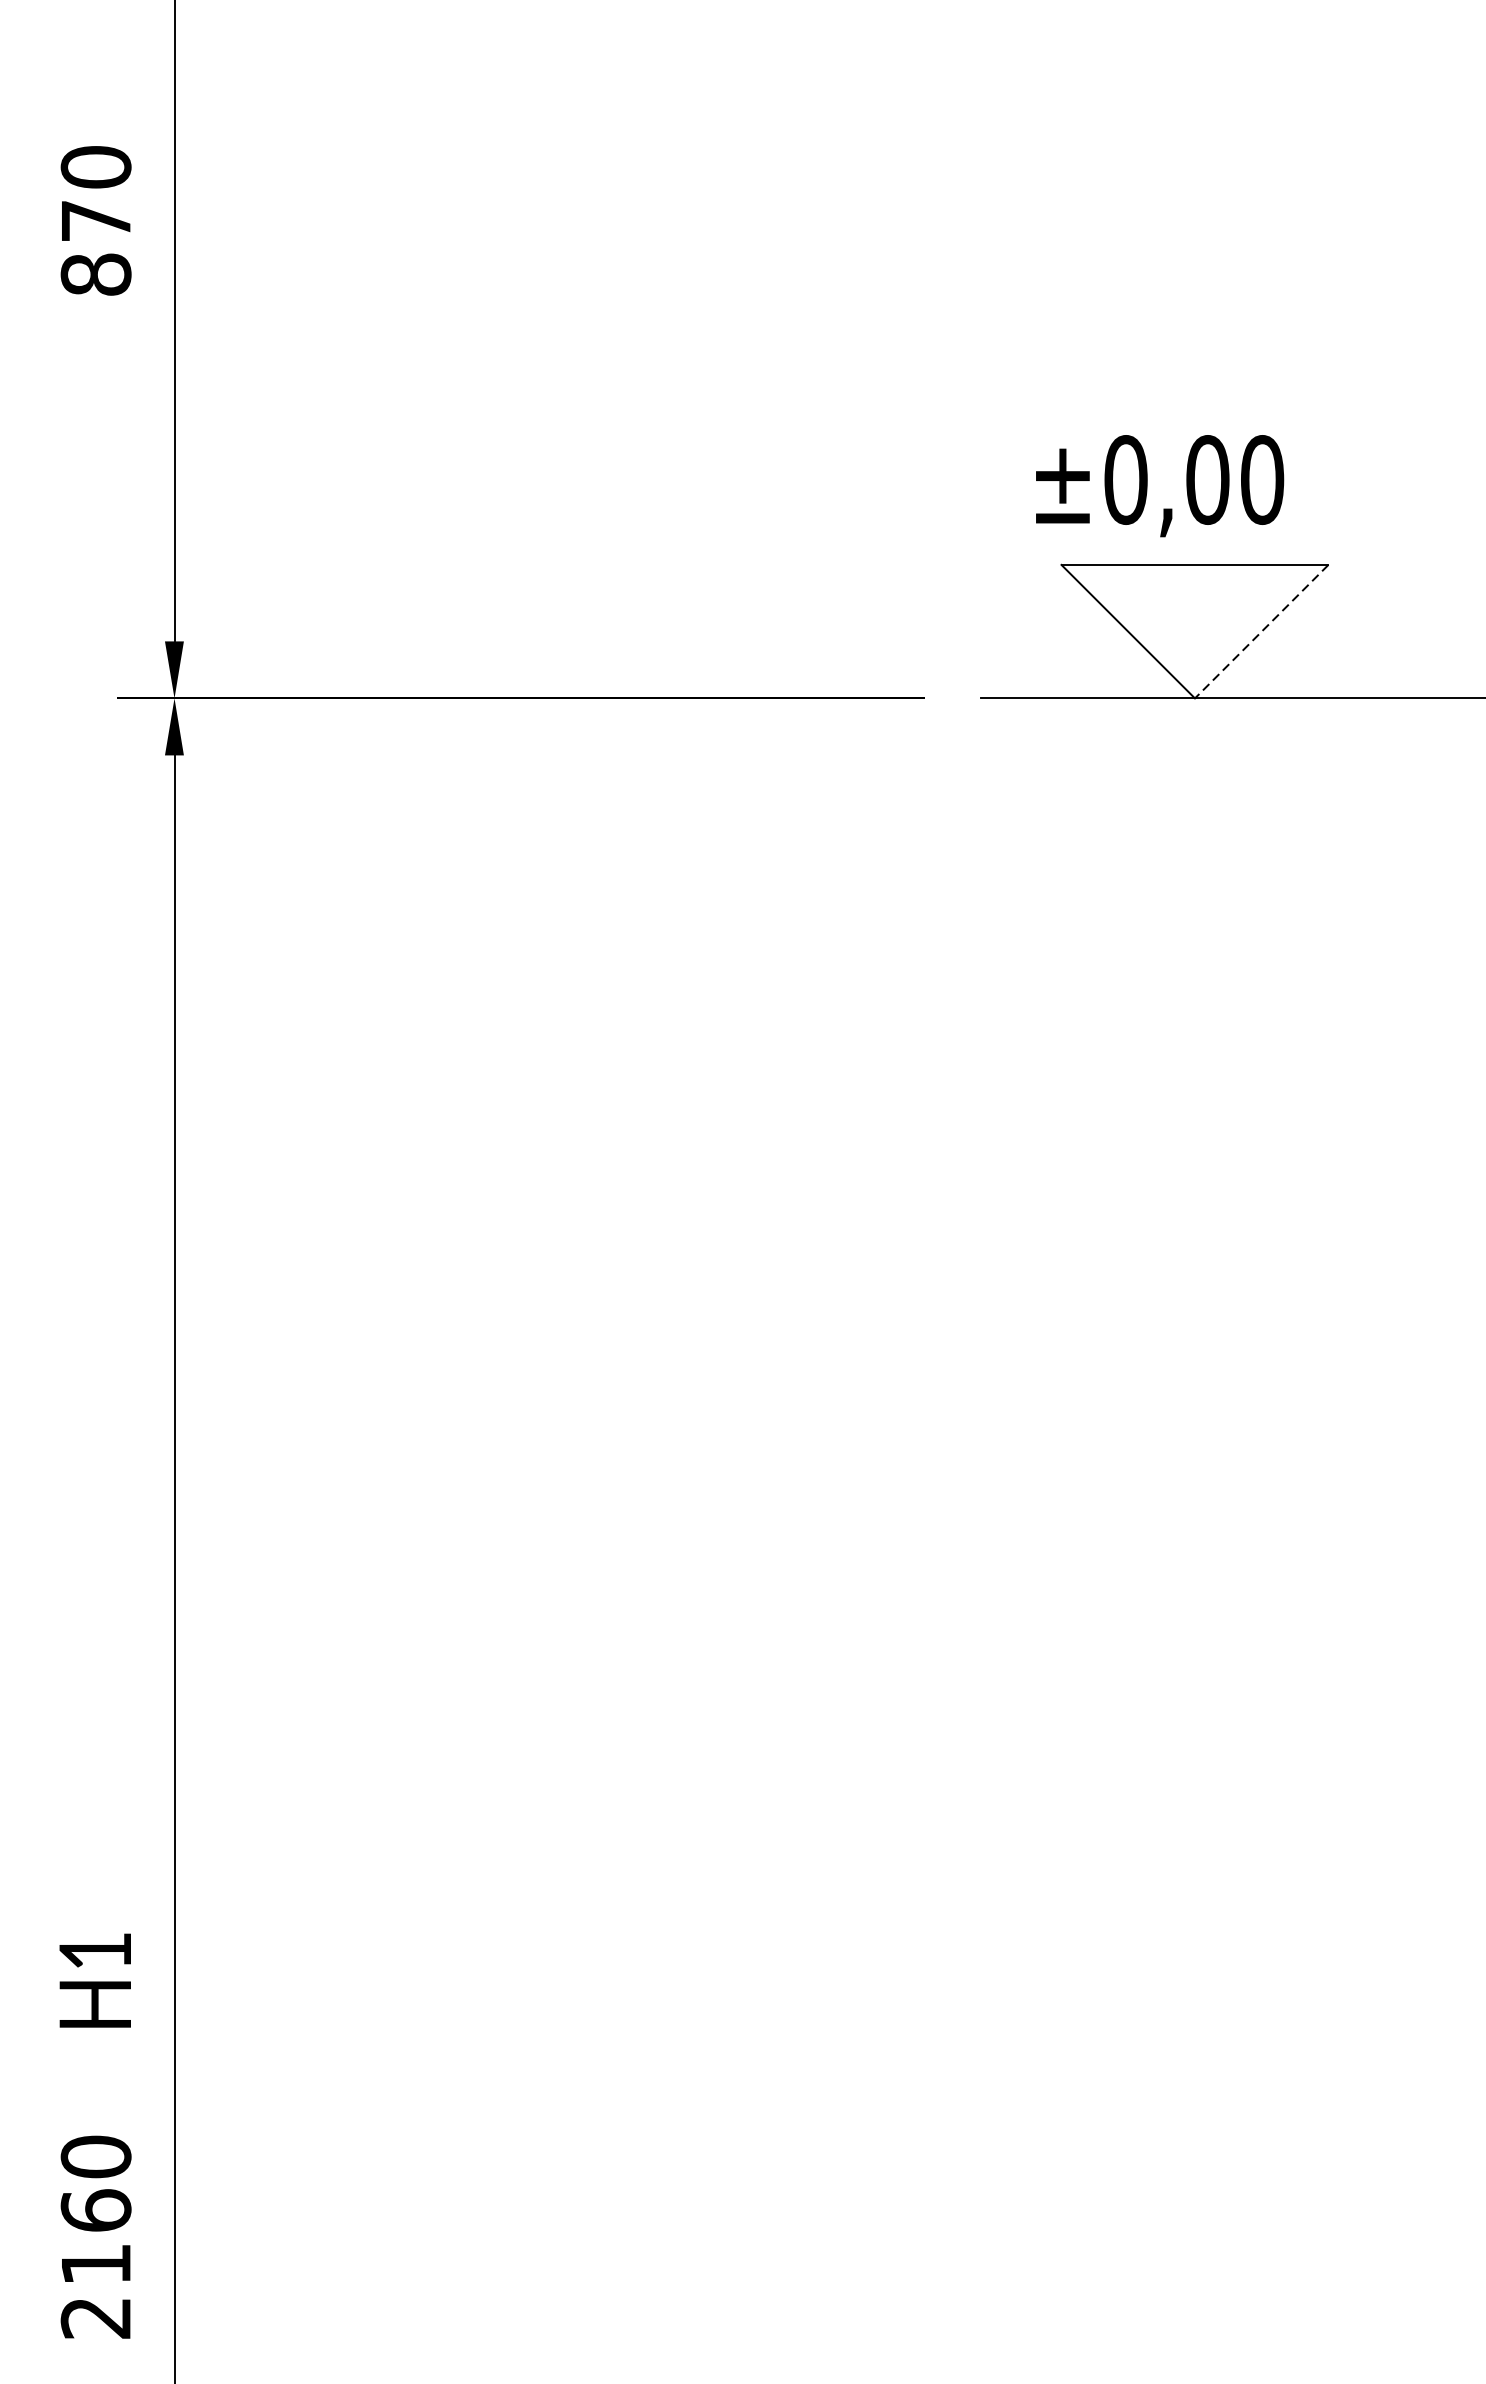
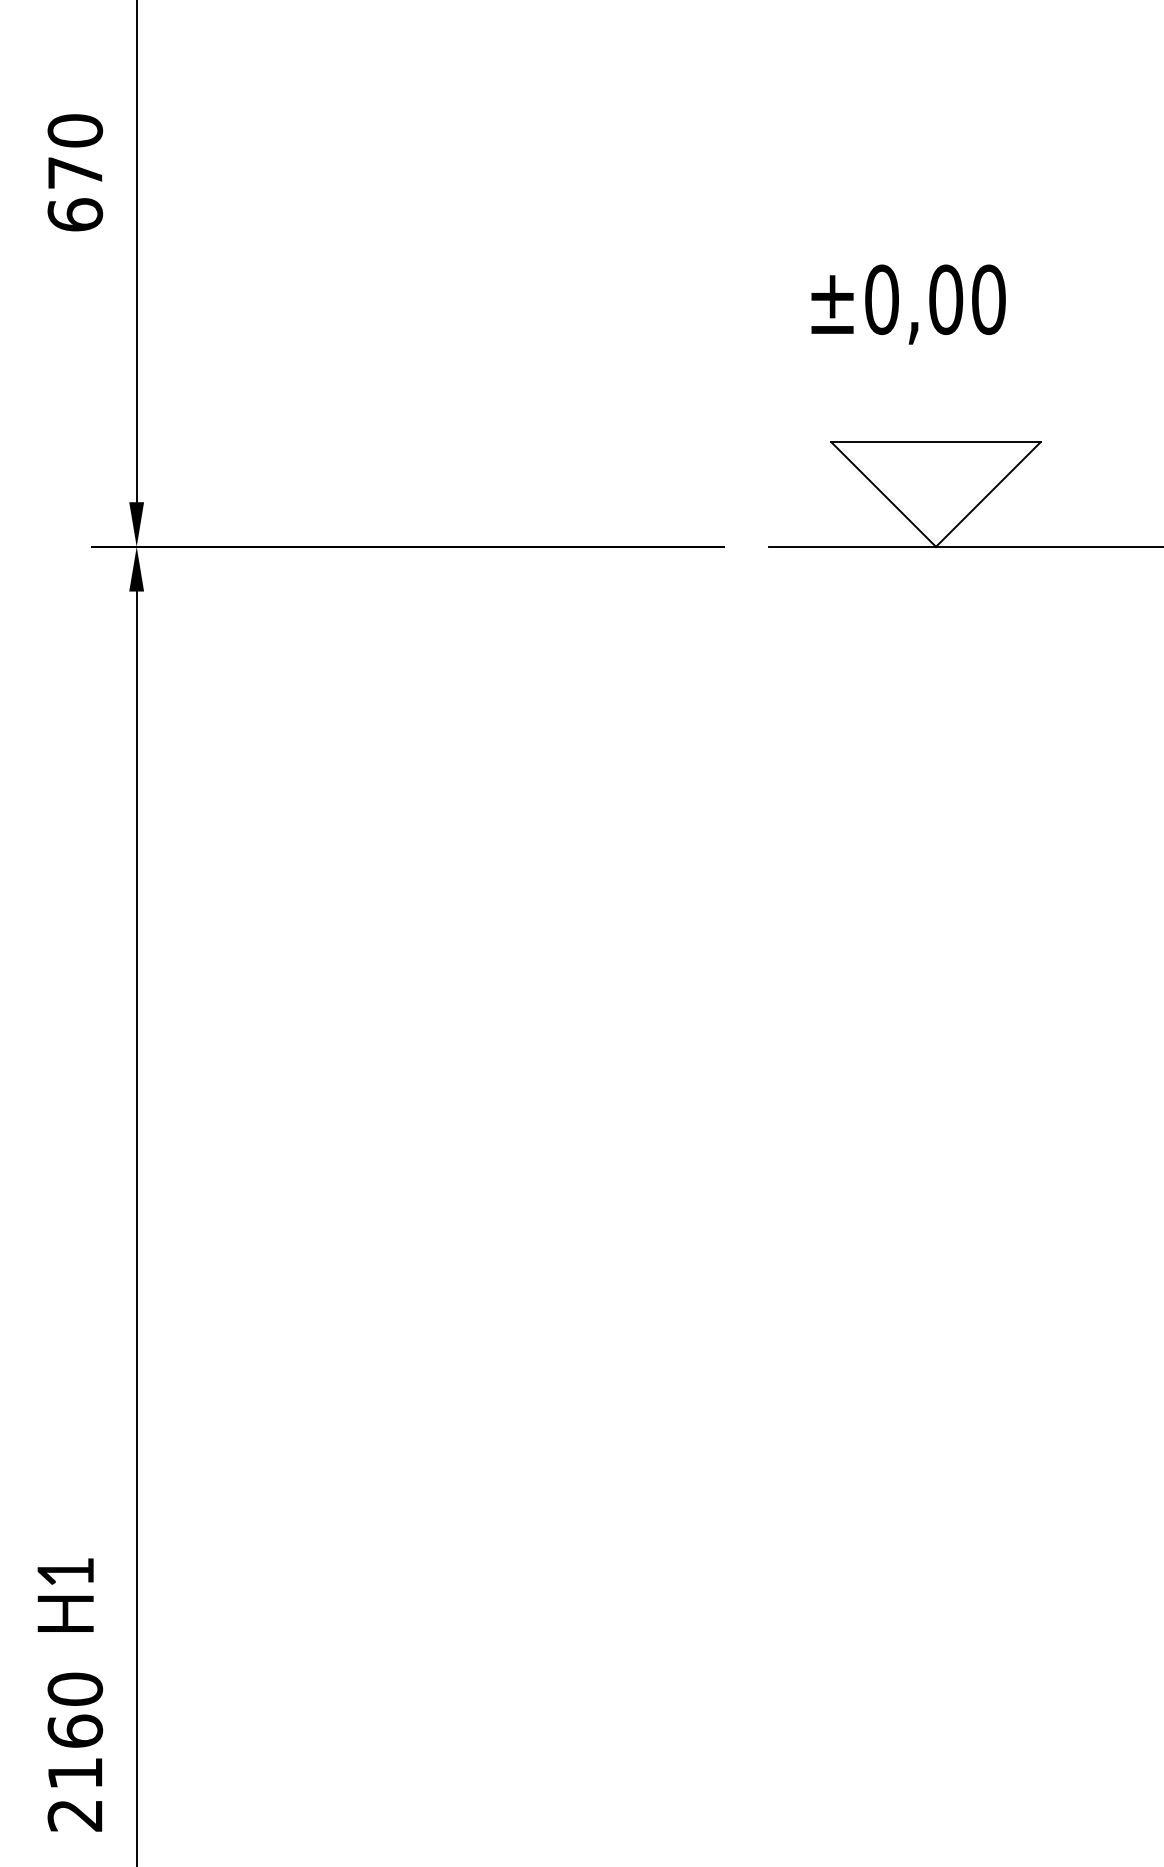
text: (96, 274) -> (75, 214), 870 -> 670
text: (1159, 485) -> (908, 304), moved
line: (1261, 631) -> (988, 494), dashed -> solid
text: (95, 1979) -> (65, 1594), moved

